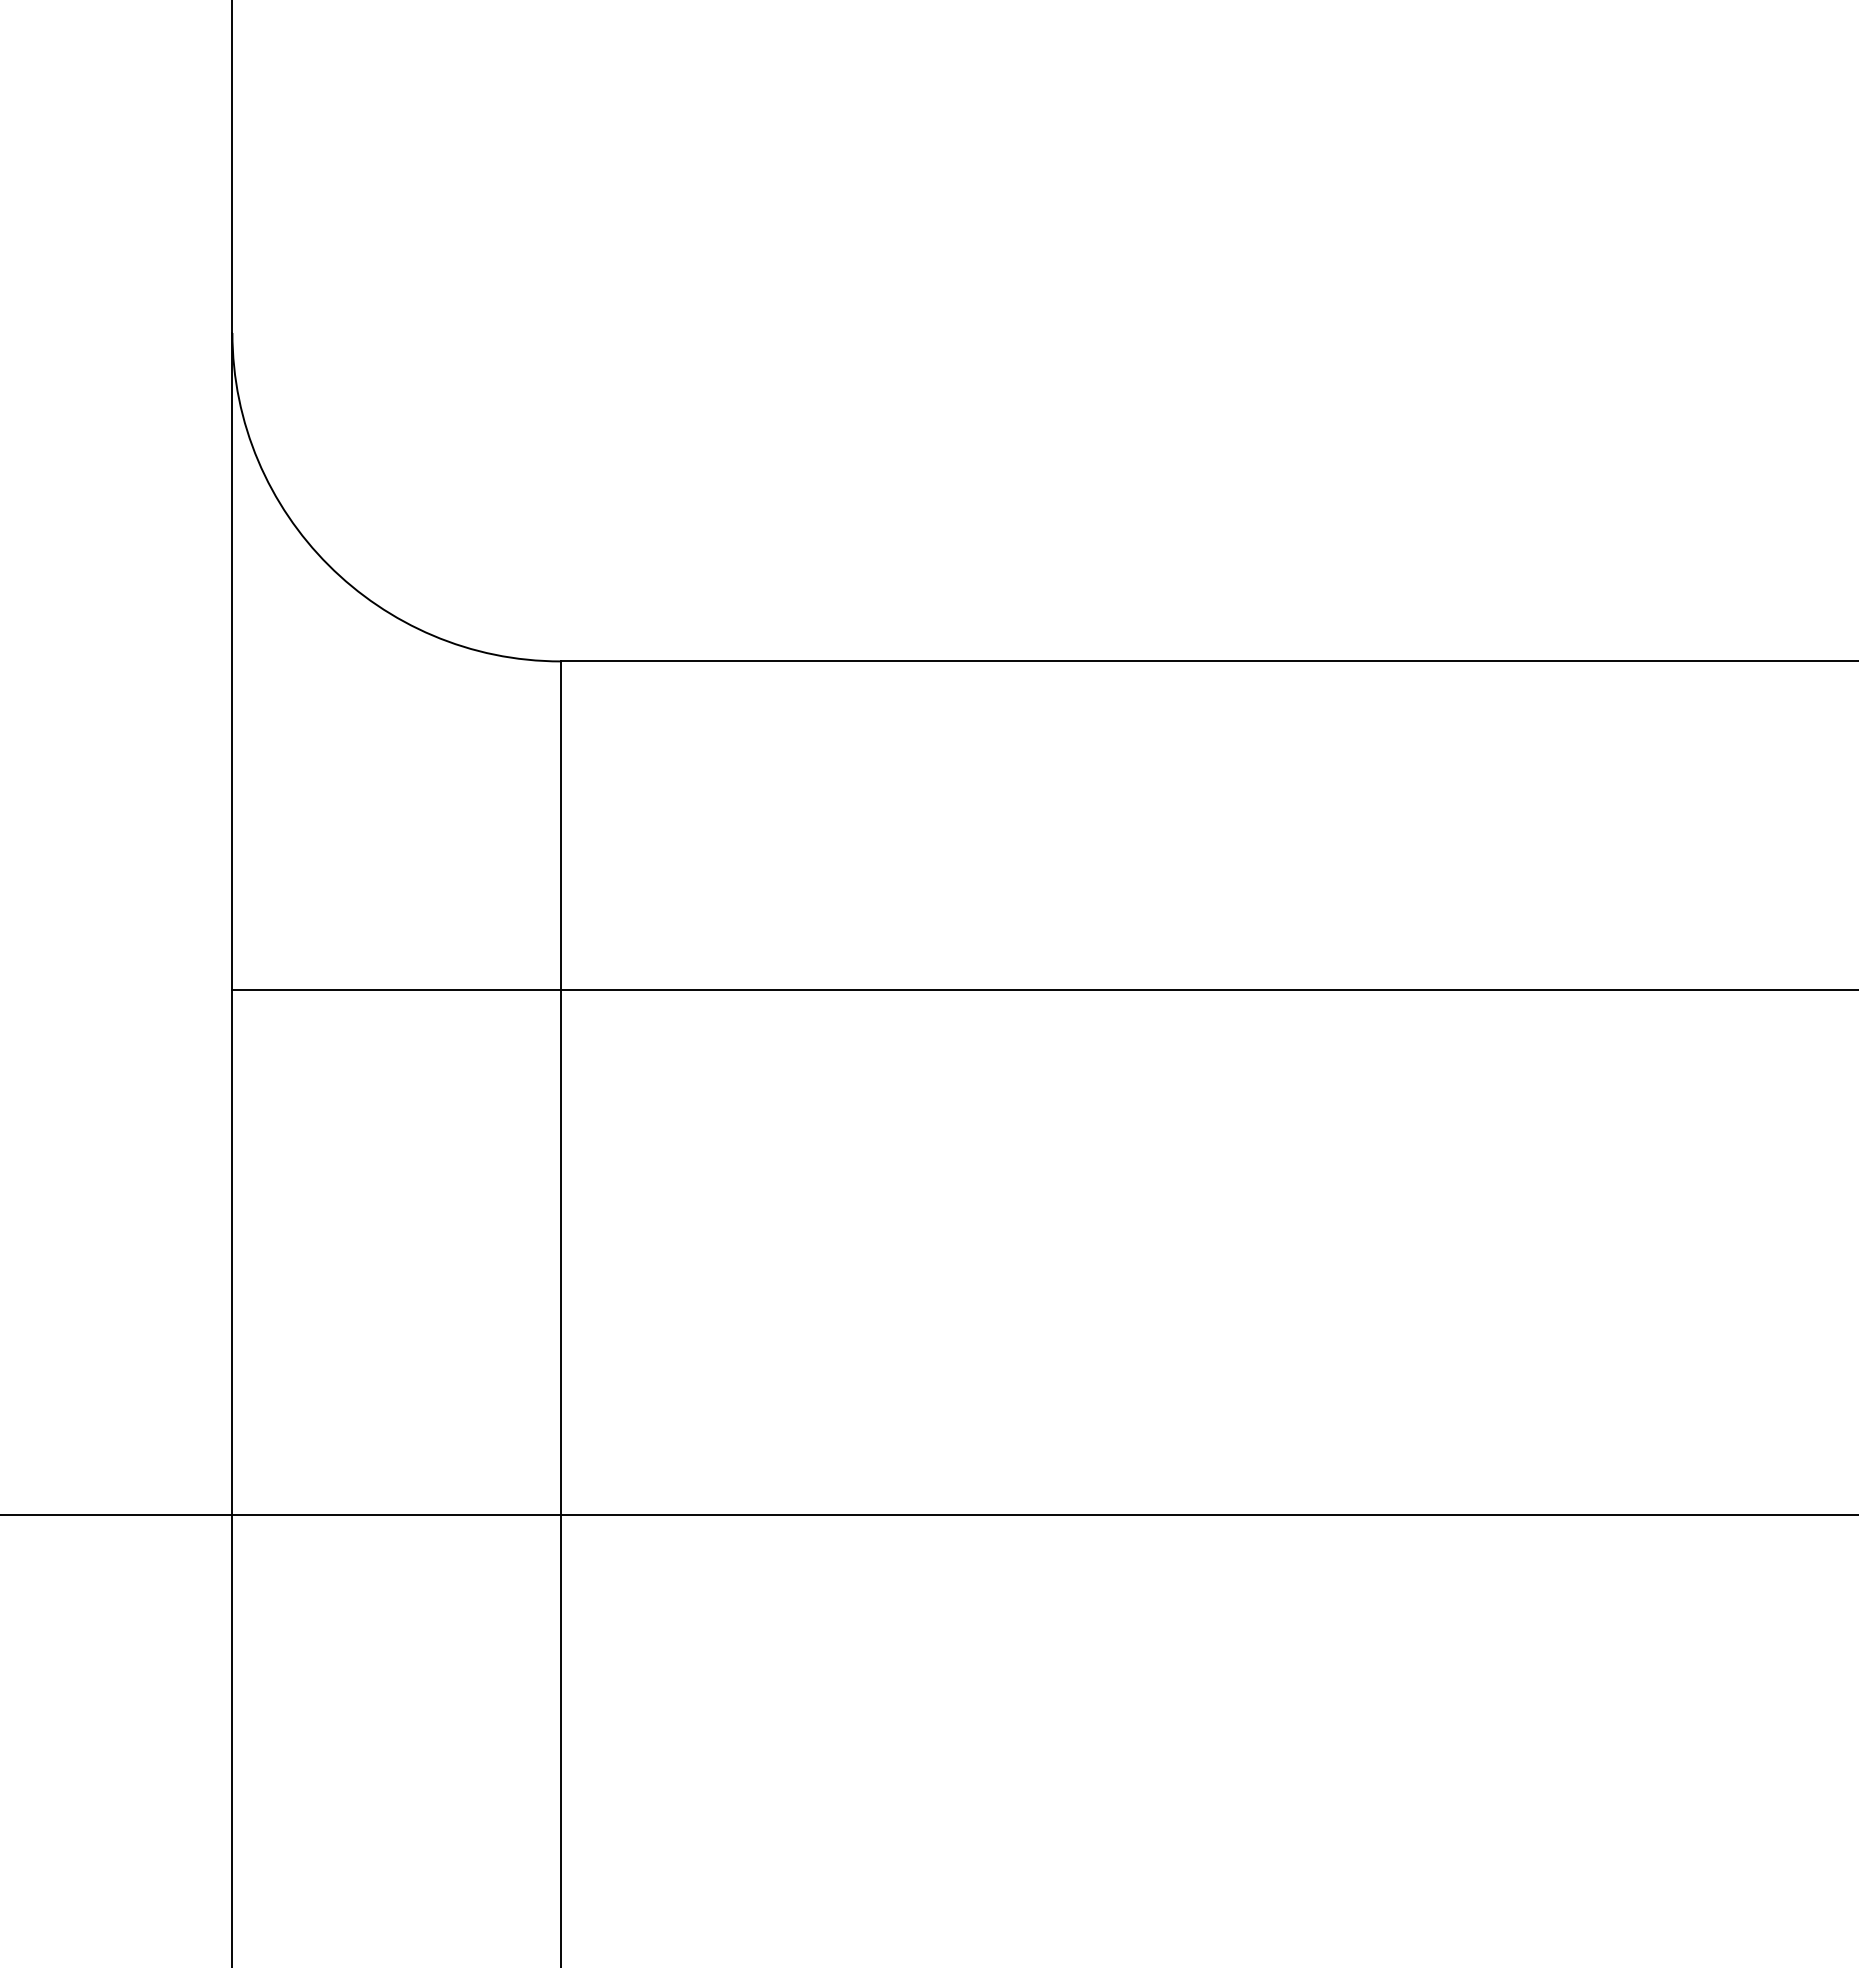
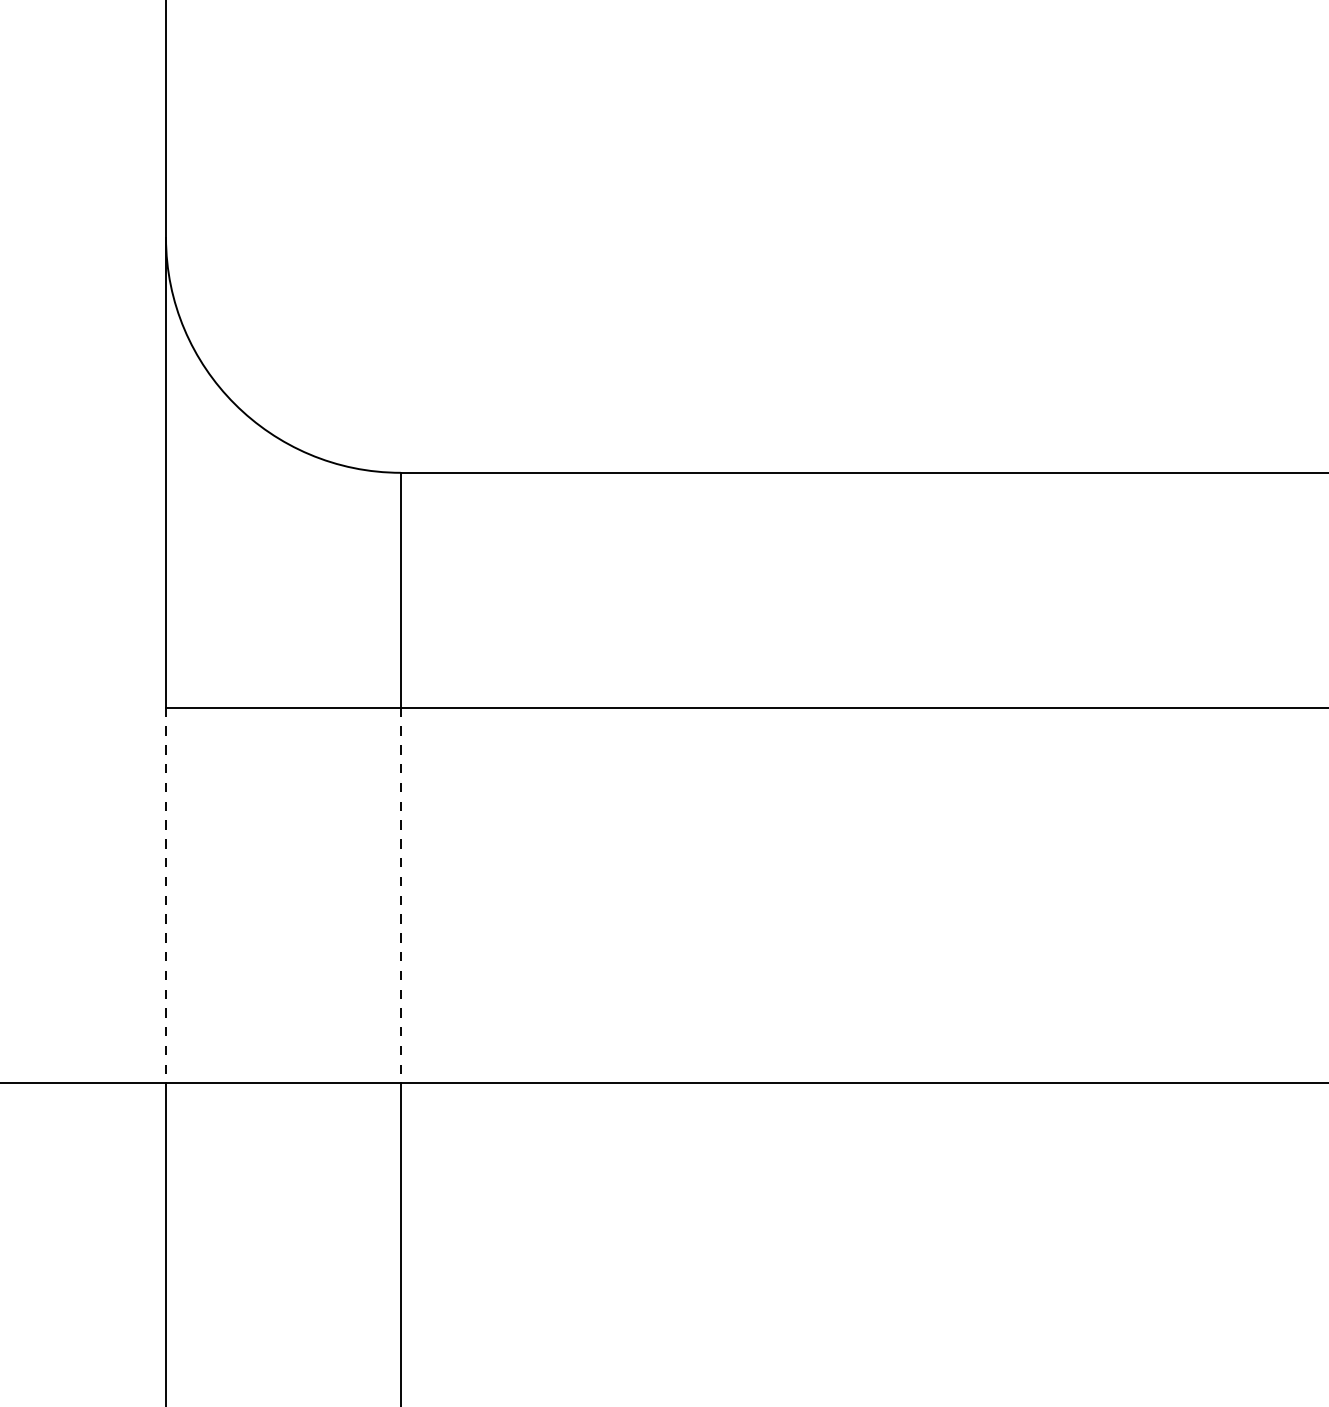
line: (232, 1252) -> (166, 895), solid -> dashed
line: (560, 1252) -> (400, 895), solid -> dashed

